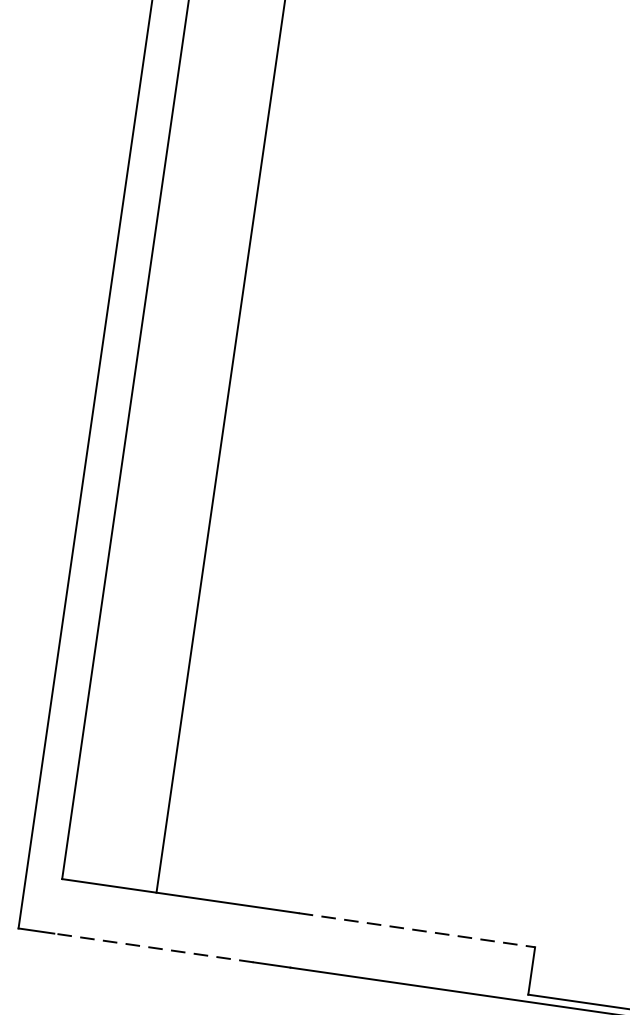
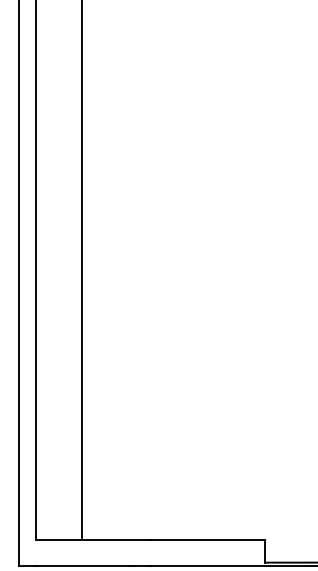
line: (417, 929) -> (208, 539), dashed -> solid
line: (153, 948) -> (84, 566), dashed -> solid

